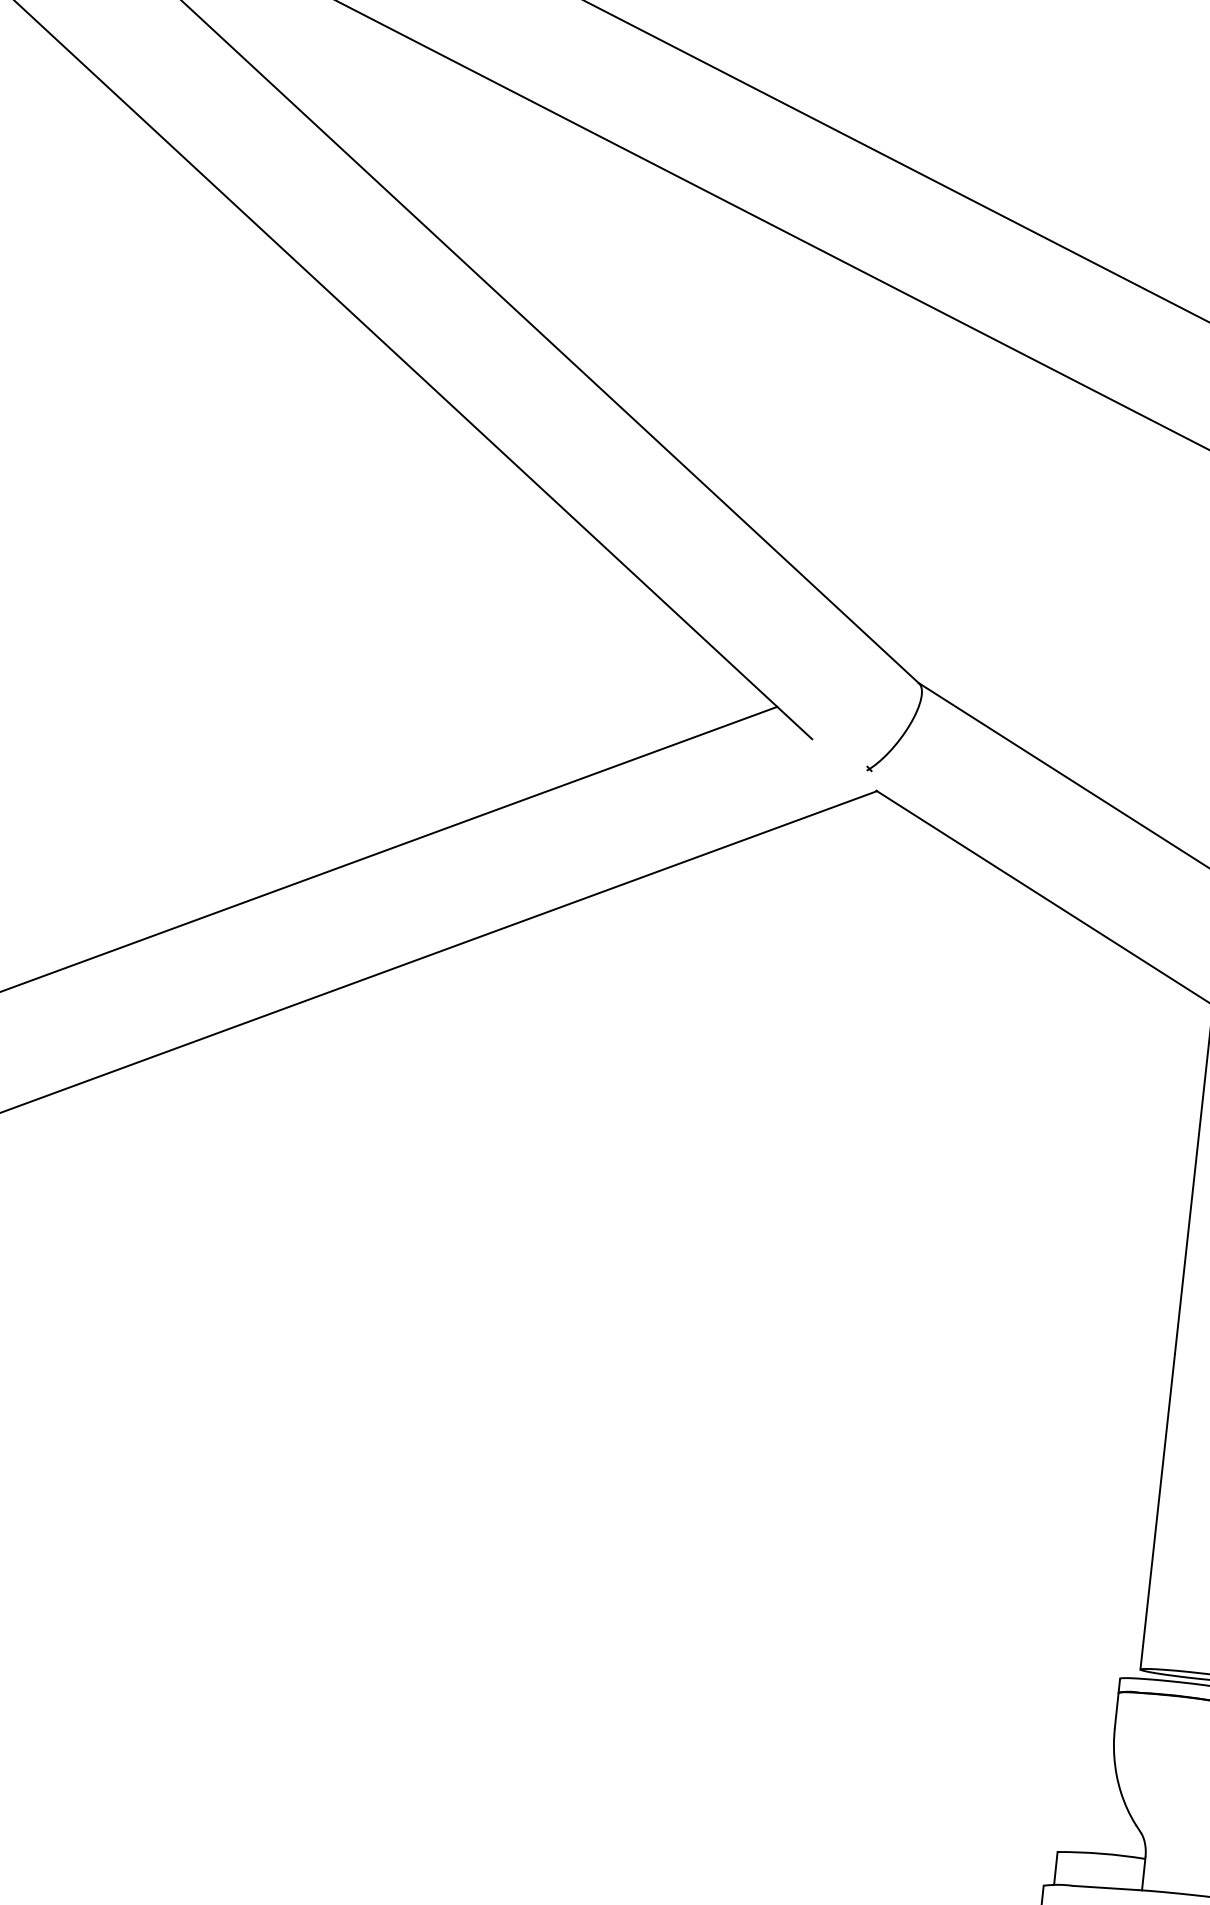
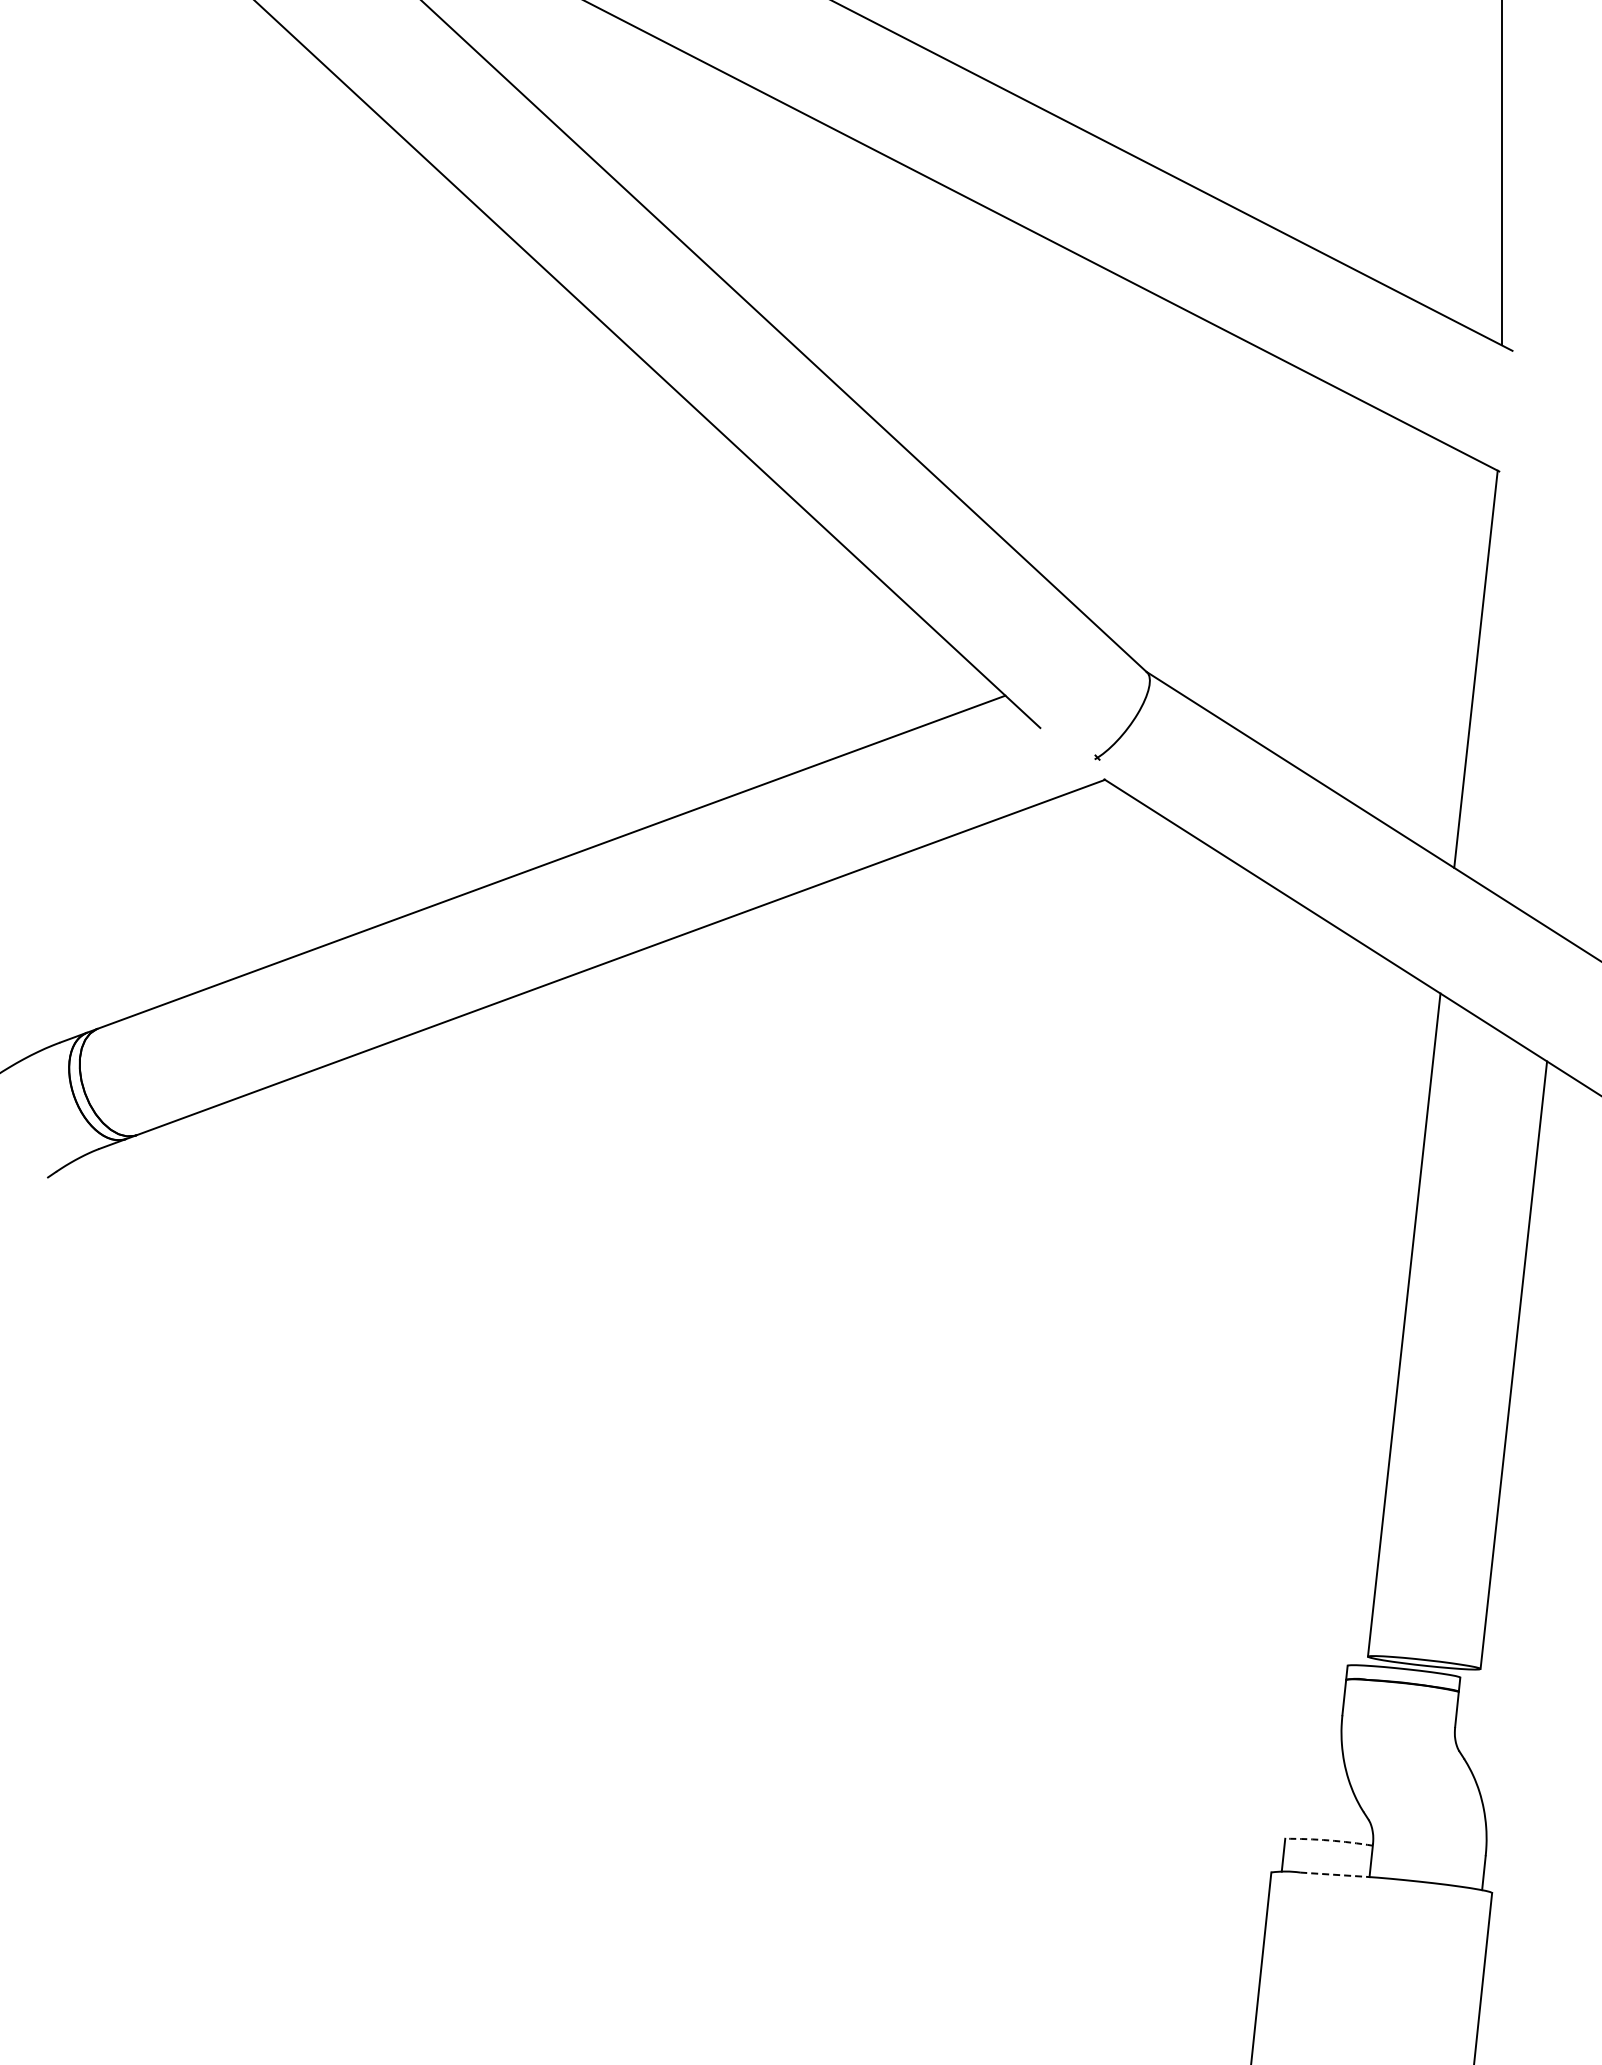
arc: (1101, 1853) -> (1329, 1840), solid -> dashed
line: (1105, 1887) -> (1333, 1874), solid -> dashed

